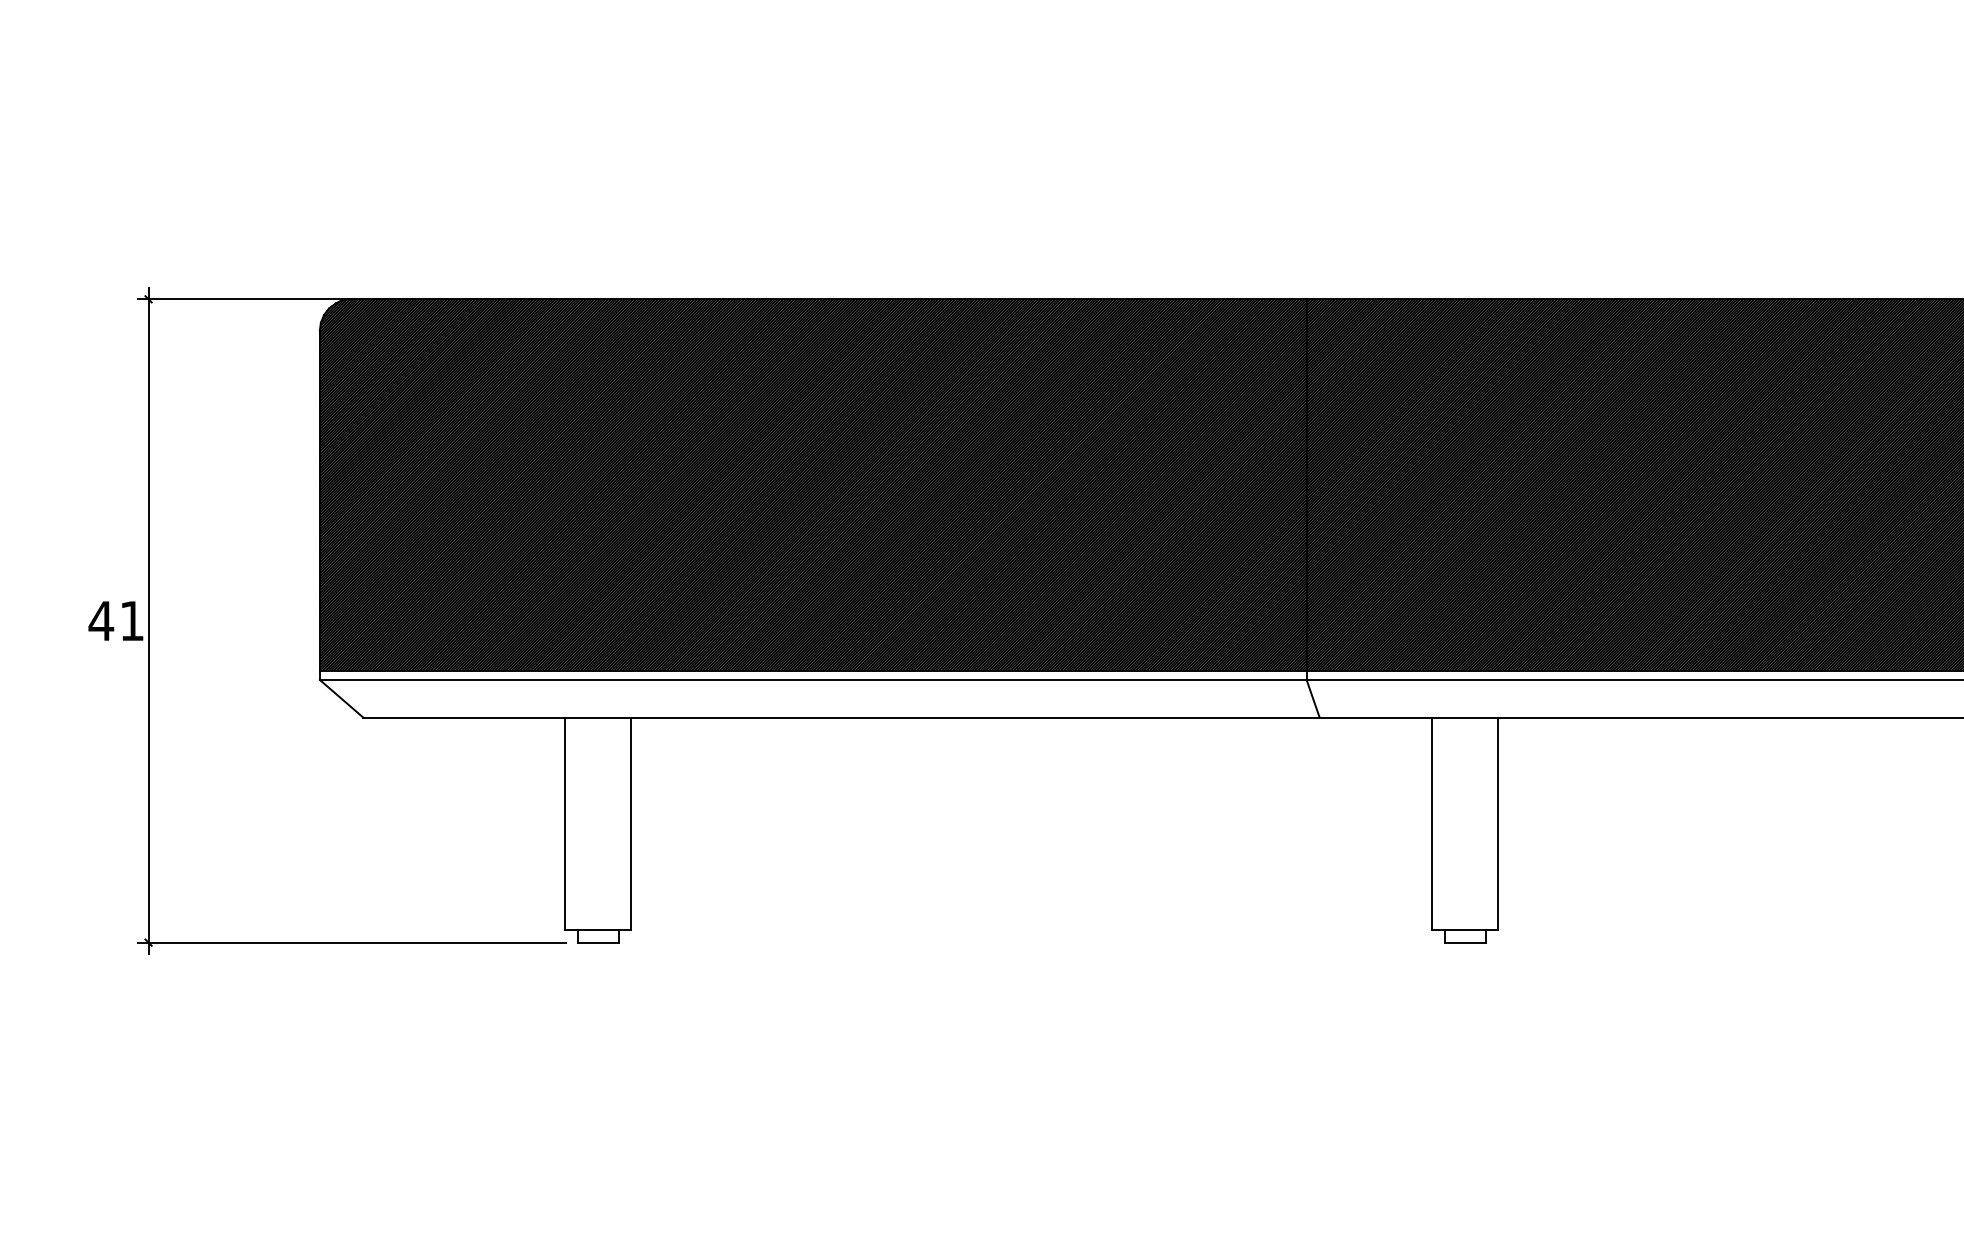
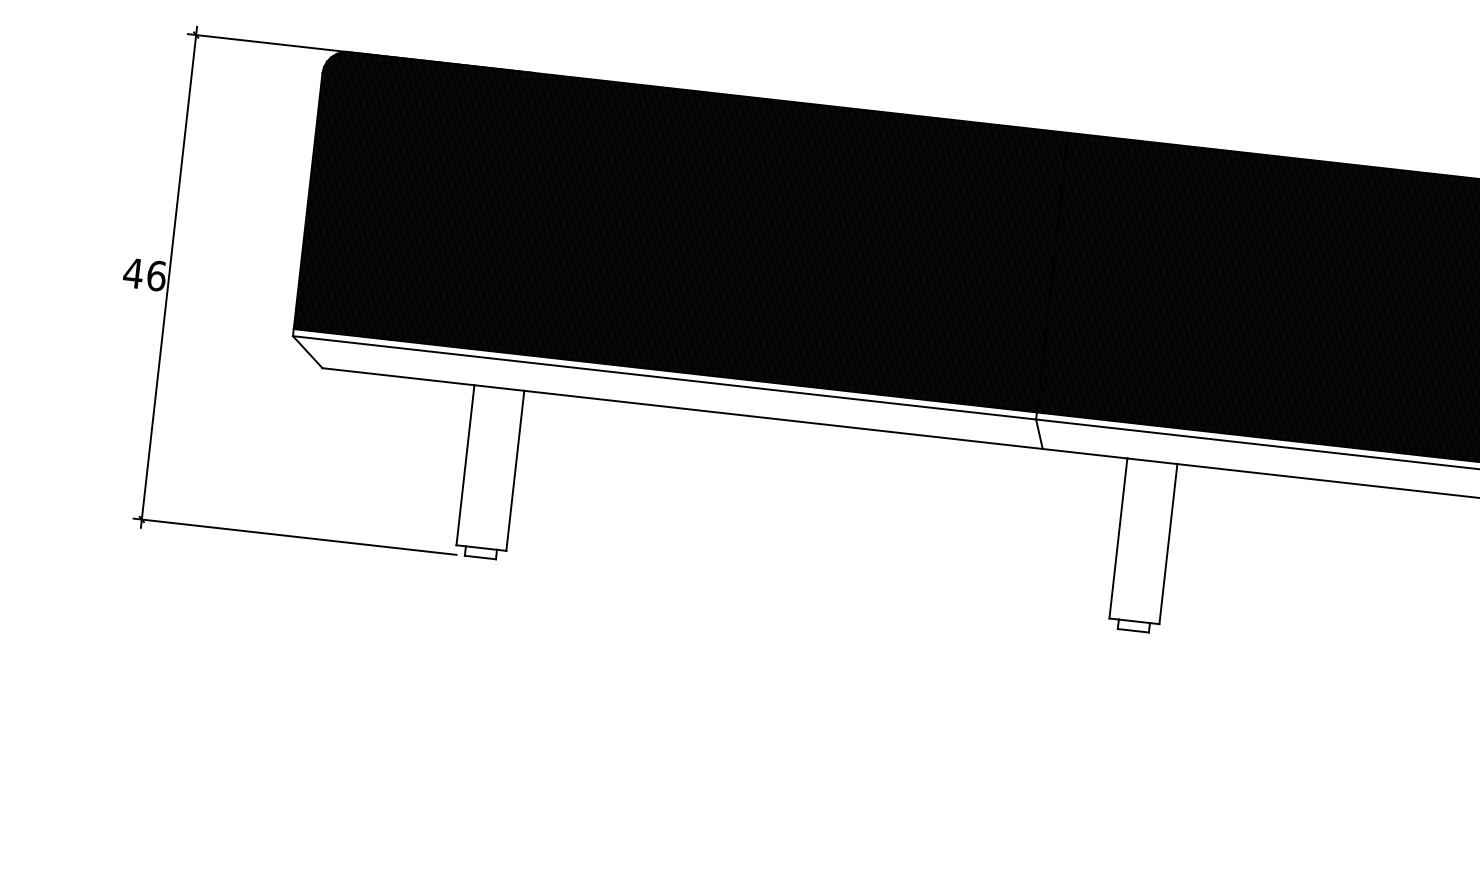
text: (132, 620) -> (156, 275), 41 -> 46

